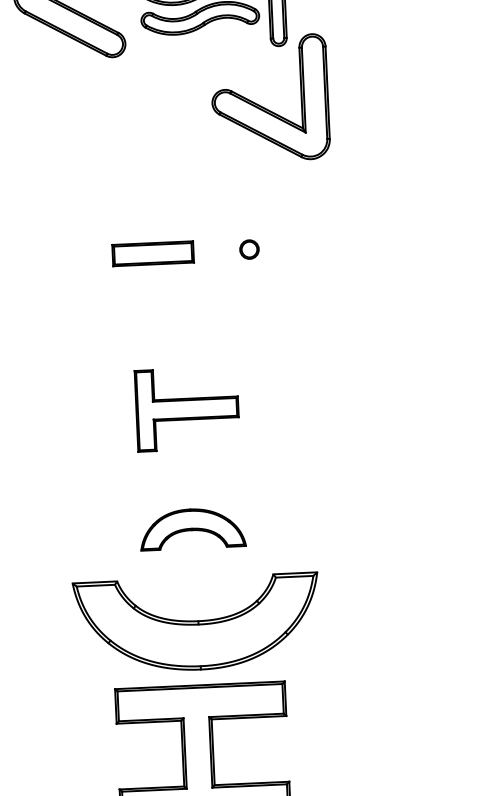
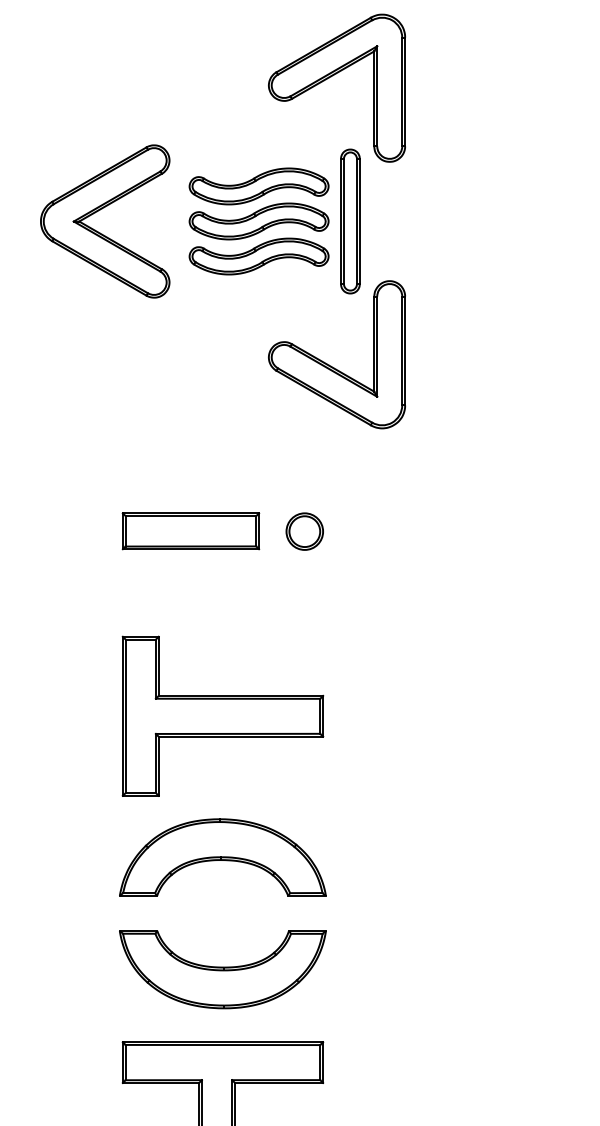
part: (249, 249) -> (304, 531), size x1.67
part: (152, 253) -> (190, 531), size x1.43
part: (186, 408) -> (222, 715), size x1.67
part: (192, 528) -> (222, 857), size x1.67
part: (196, 623) -> (222, 969), size x0.71

